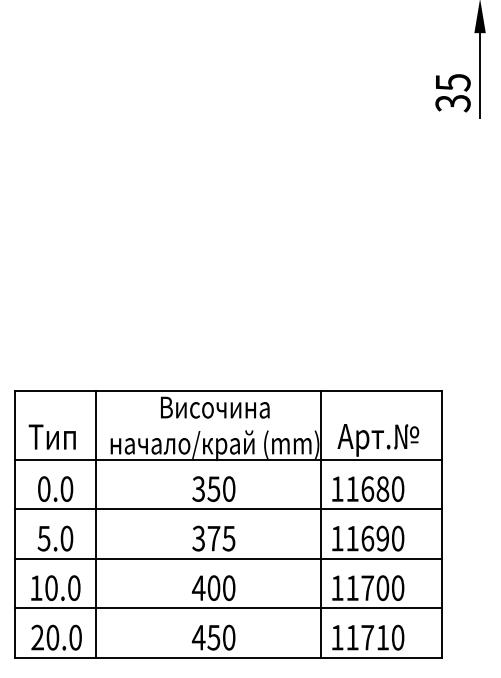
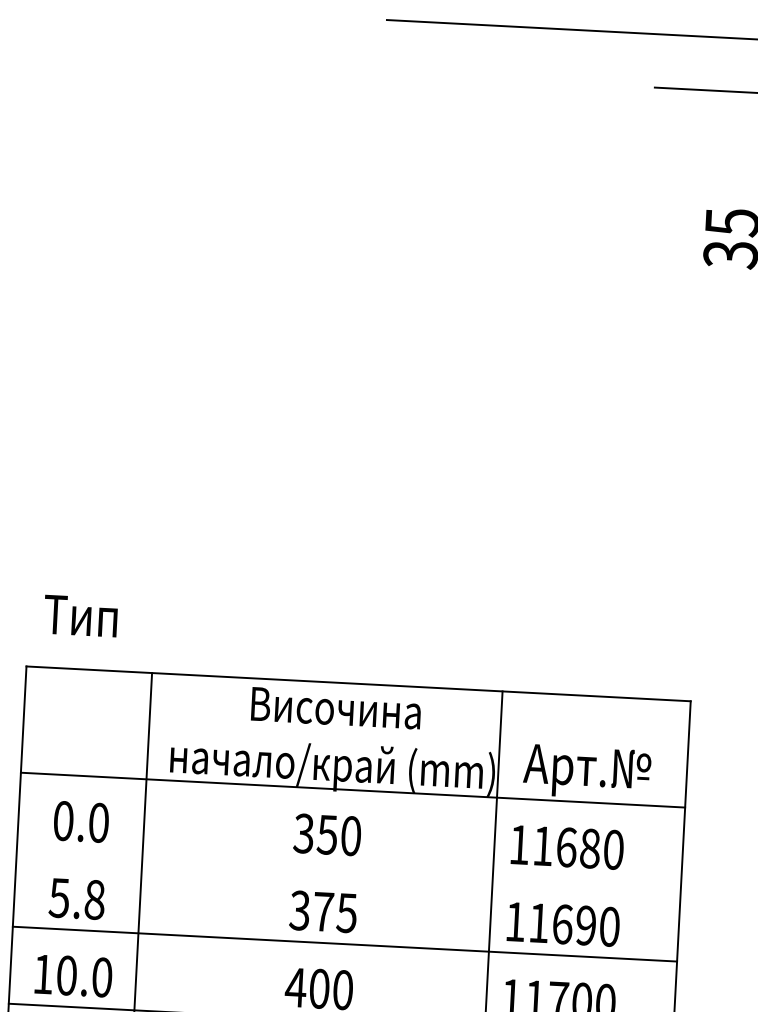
text: (51, 436) -> (79, 615), moved
line: (228, 509) -> (348, 867), removed
text: (66, 538) -> (94, 899), 5.0 -> 5.8

